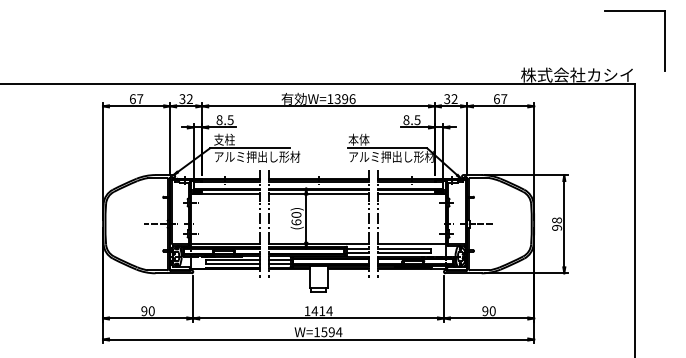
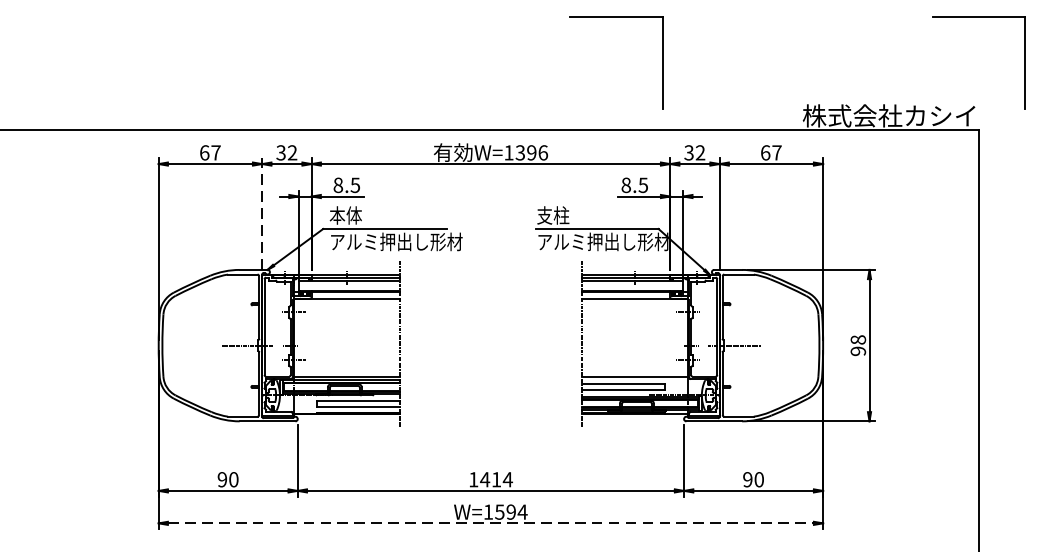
part: (399, 11) -> (615, 17), added
line: (170, 138) -> (262, 213), solid -> dashed
text: (224, 139) -> (345, 215), 支柱 -> 本体
text: (358, 139) -> (552, 215), 本体 -> 支柱
part: (306, 231) -> (472, 356), removed
line: (318, 339) -> (490, 523), solid -> dashed

